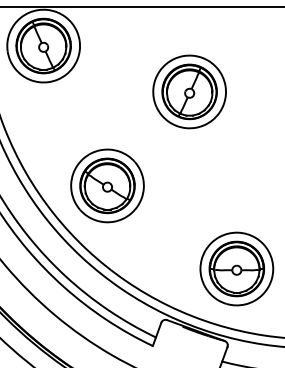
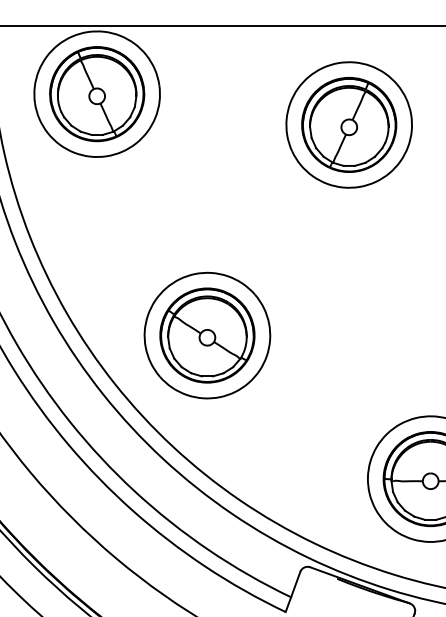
part: (189, 91) -> (348, 124), moved

